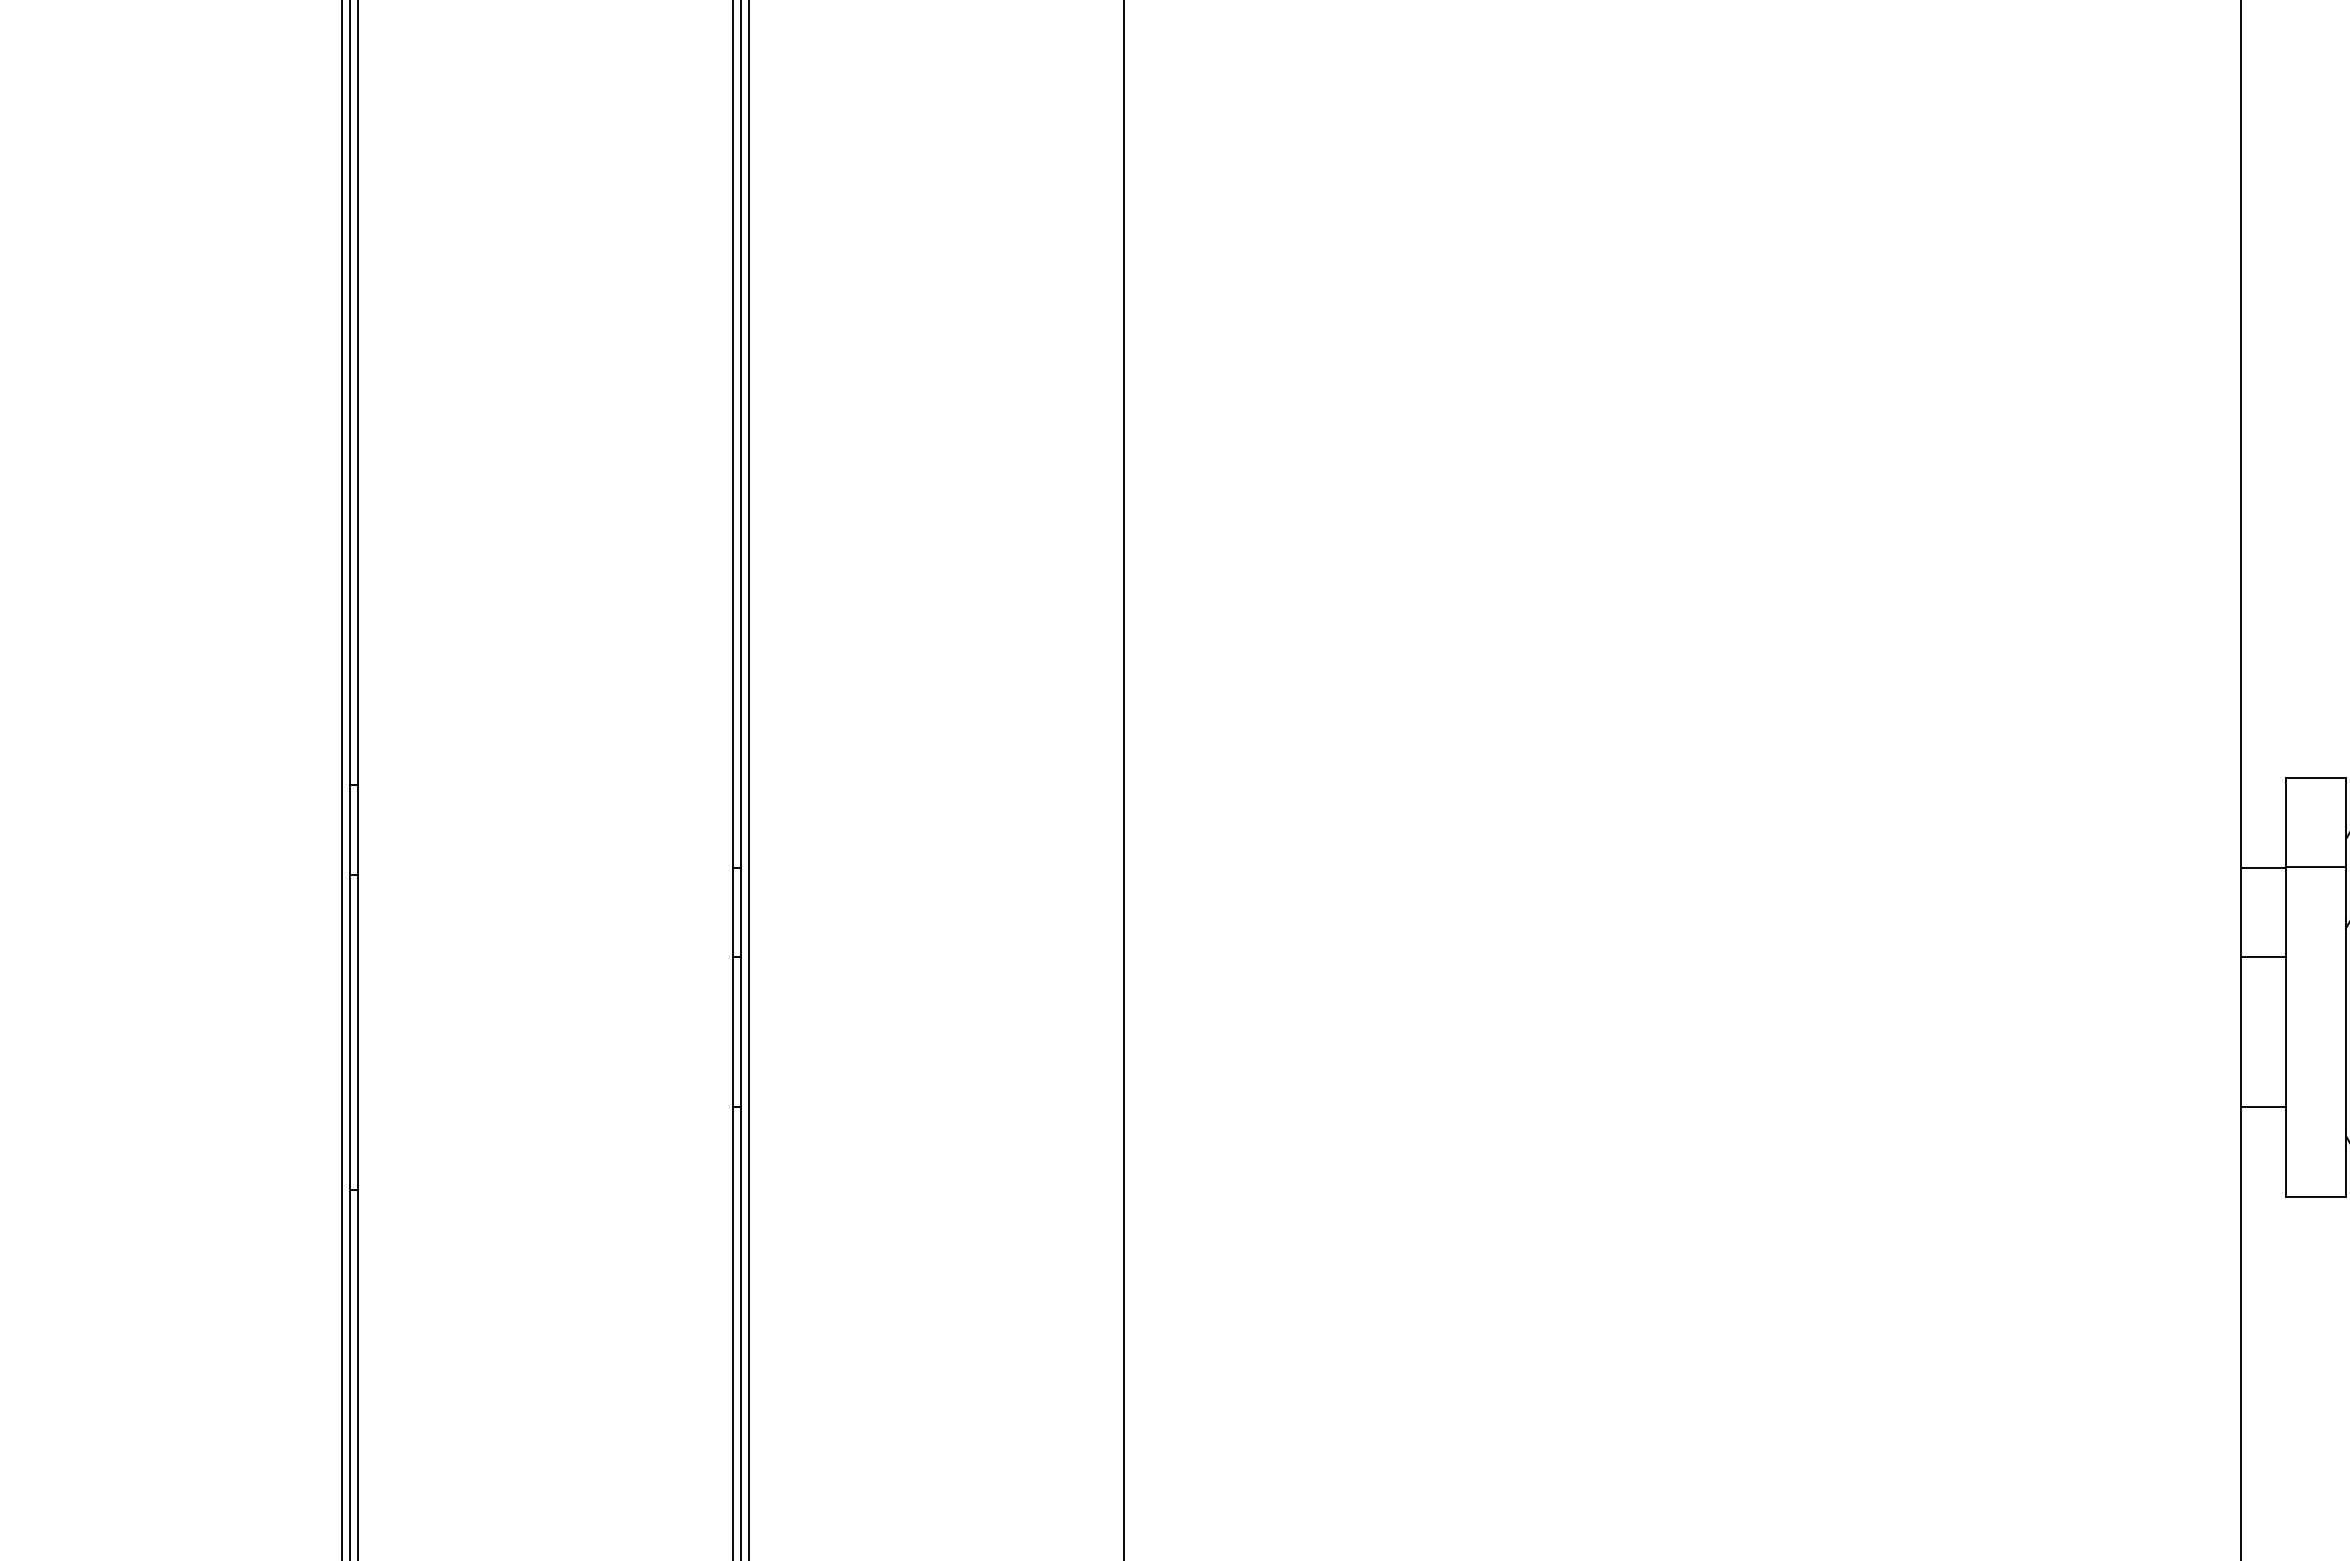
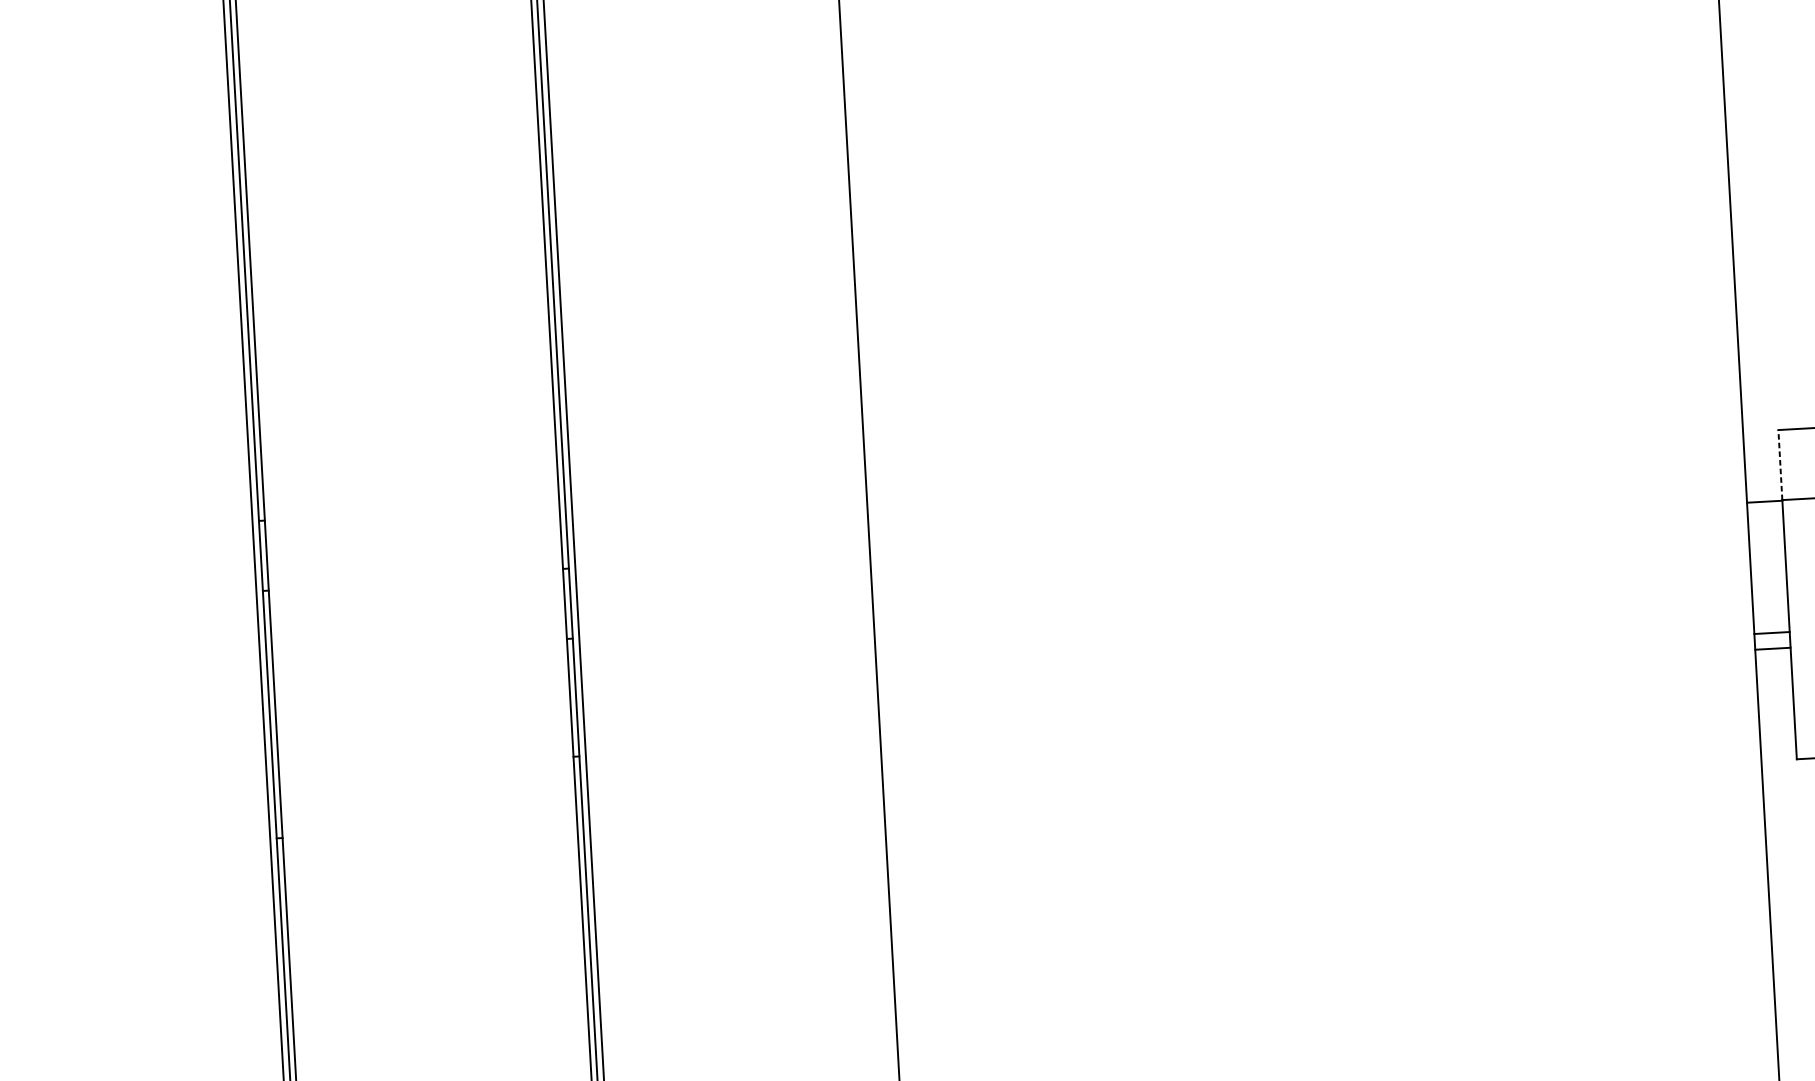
line: (2286, 822) -> (1780, 465), solid -> dashed
line: (2263, 957) -> (1772, 633), moved
line: (2263, 1107) -> (1772, 648), moved

